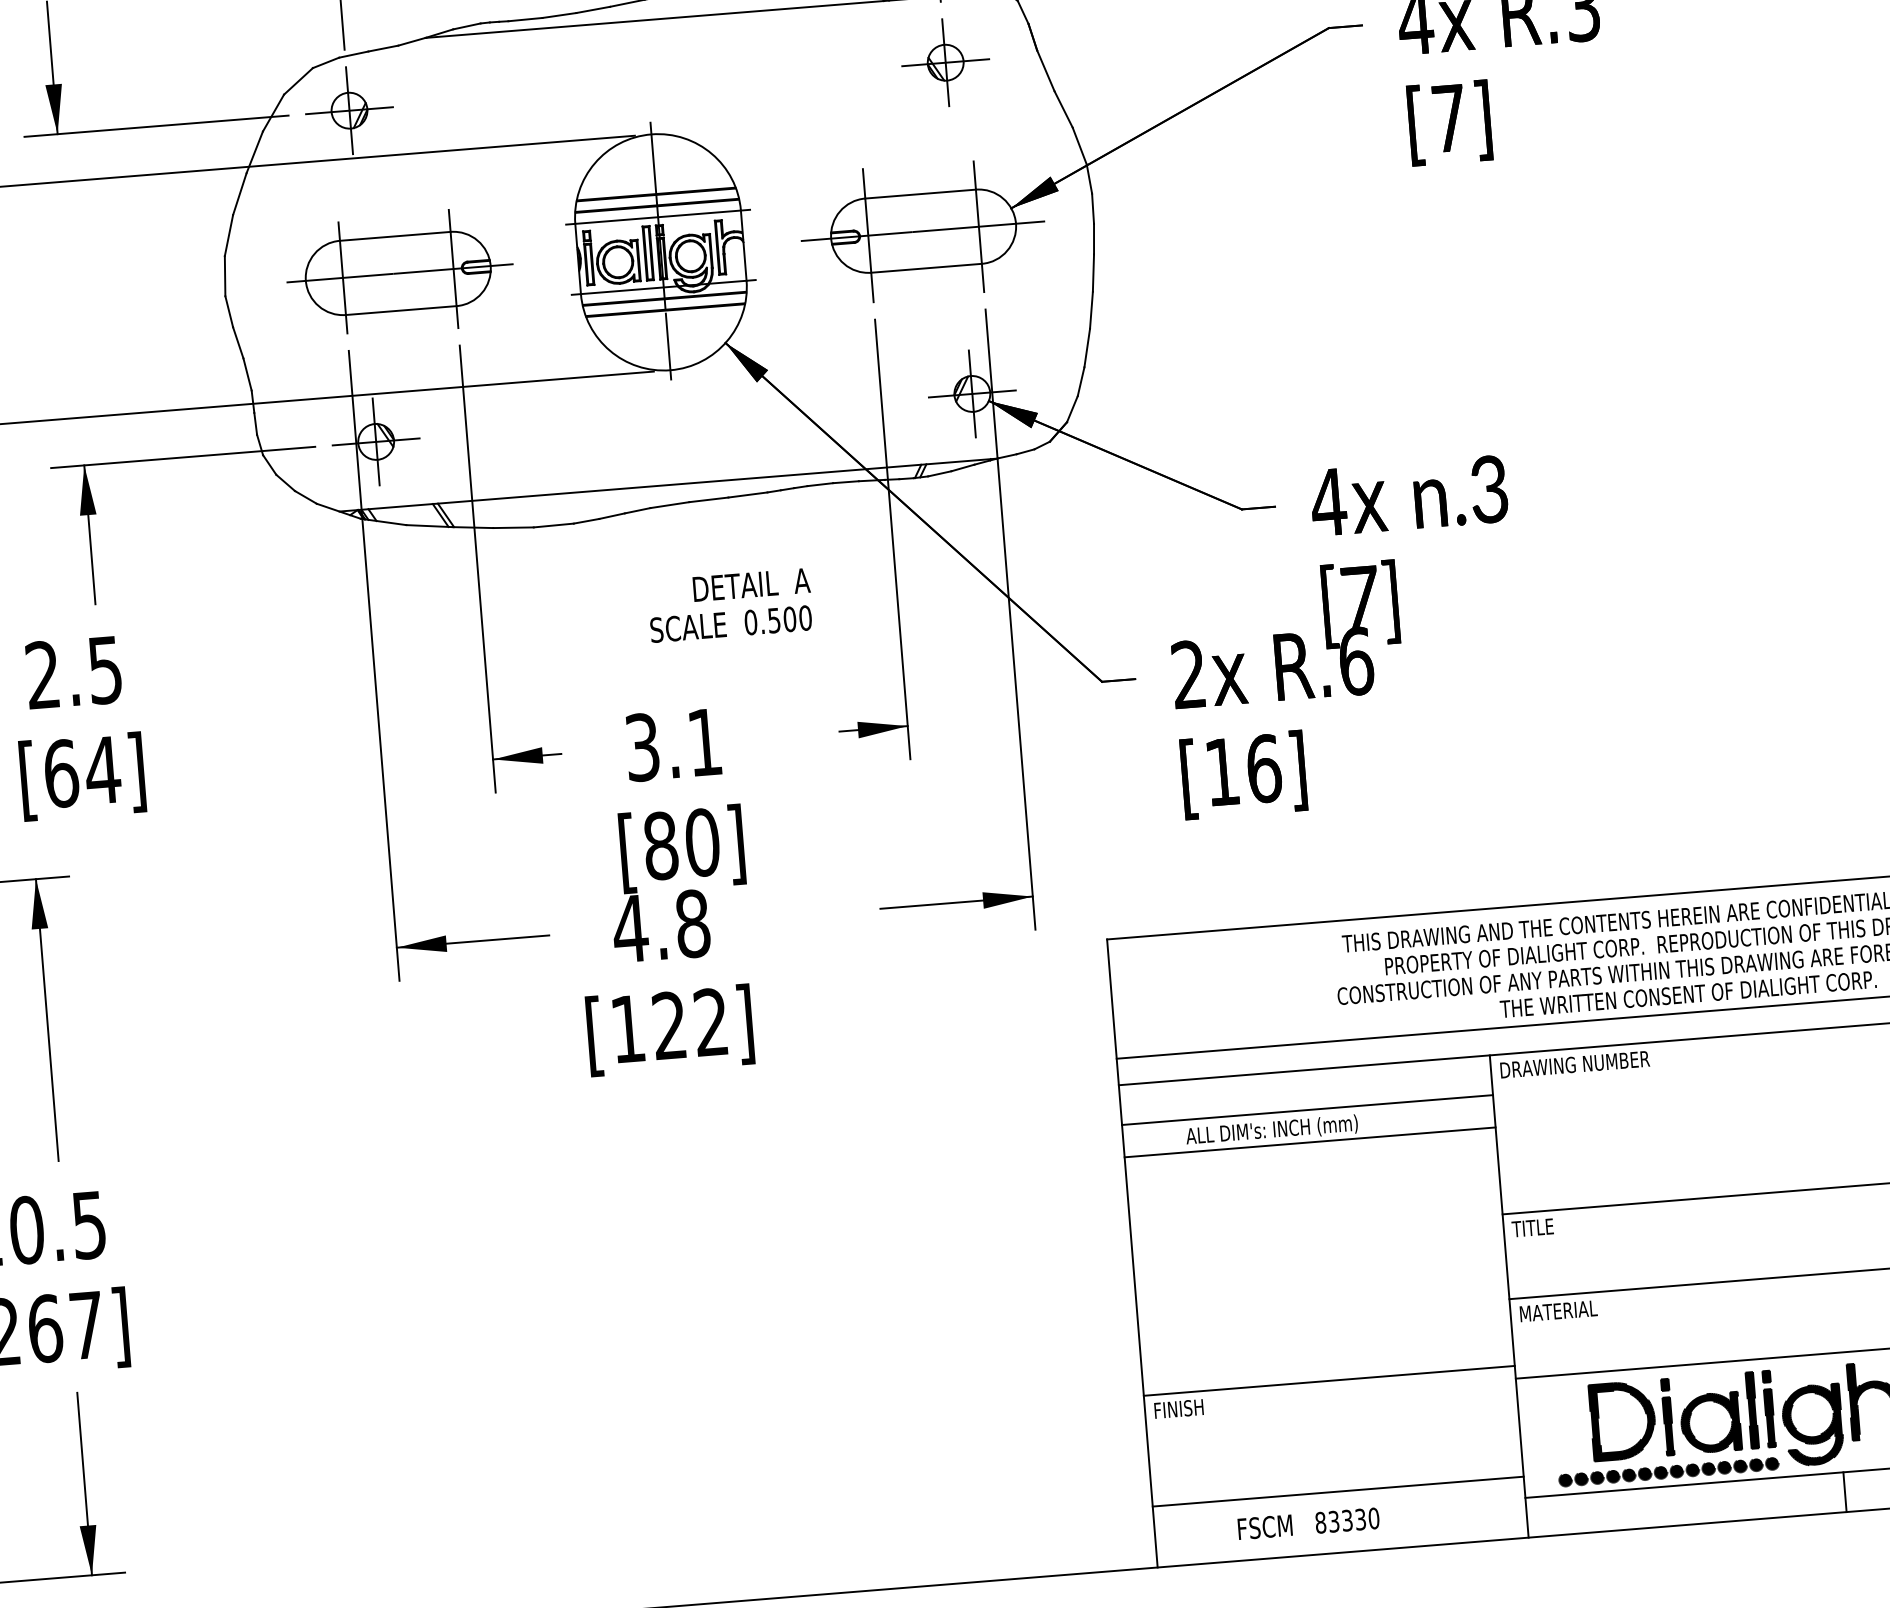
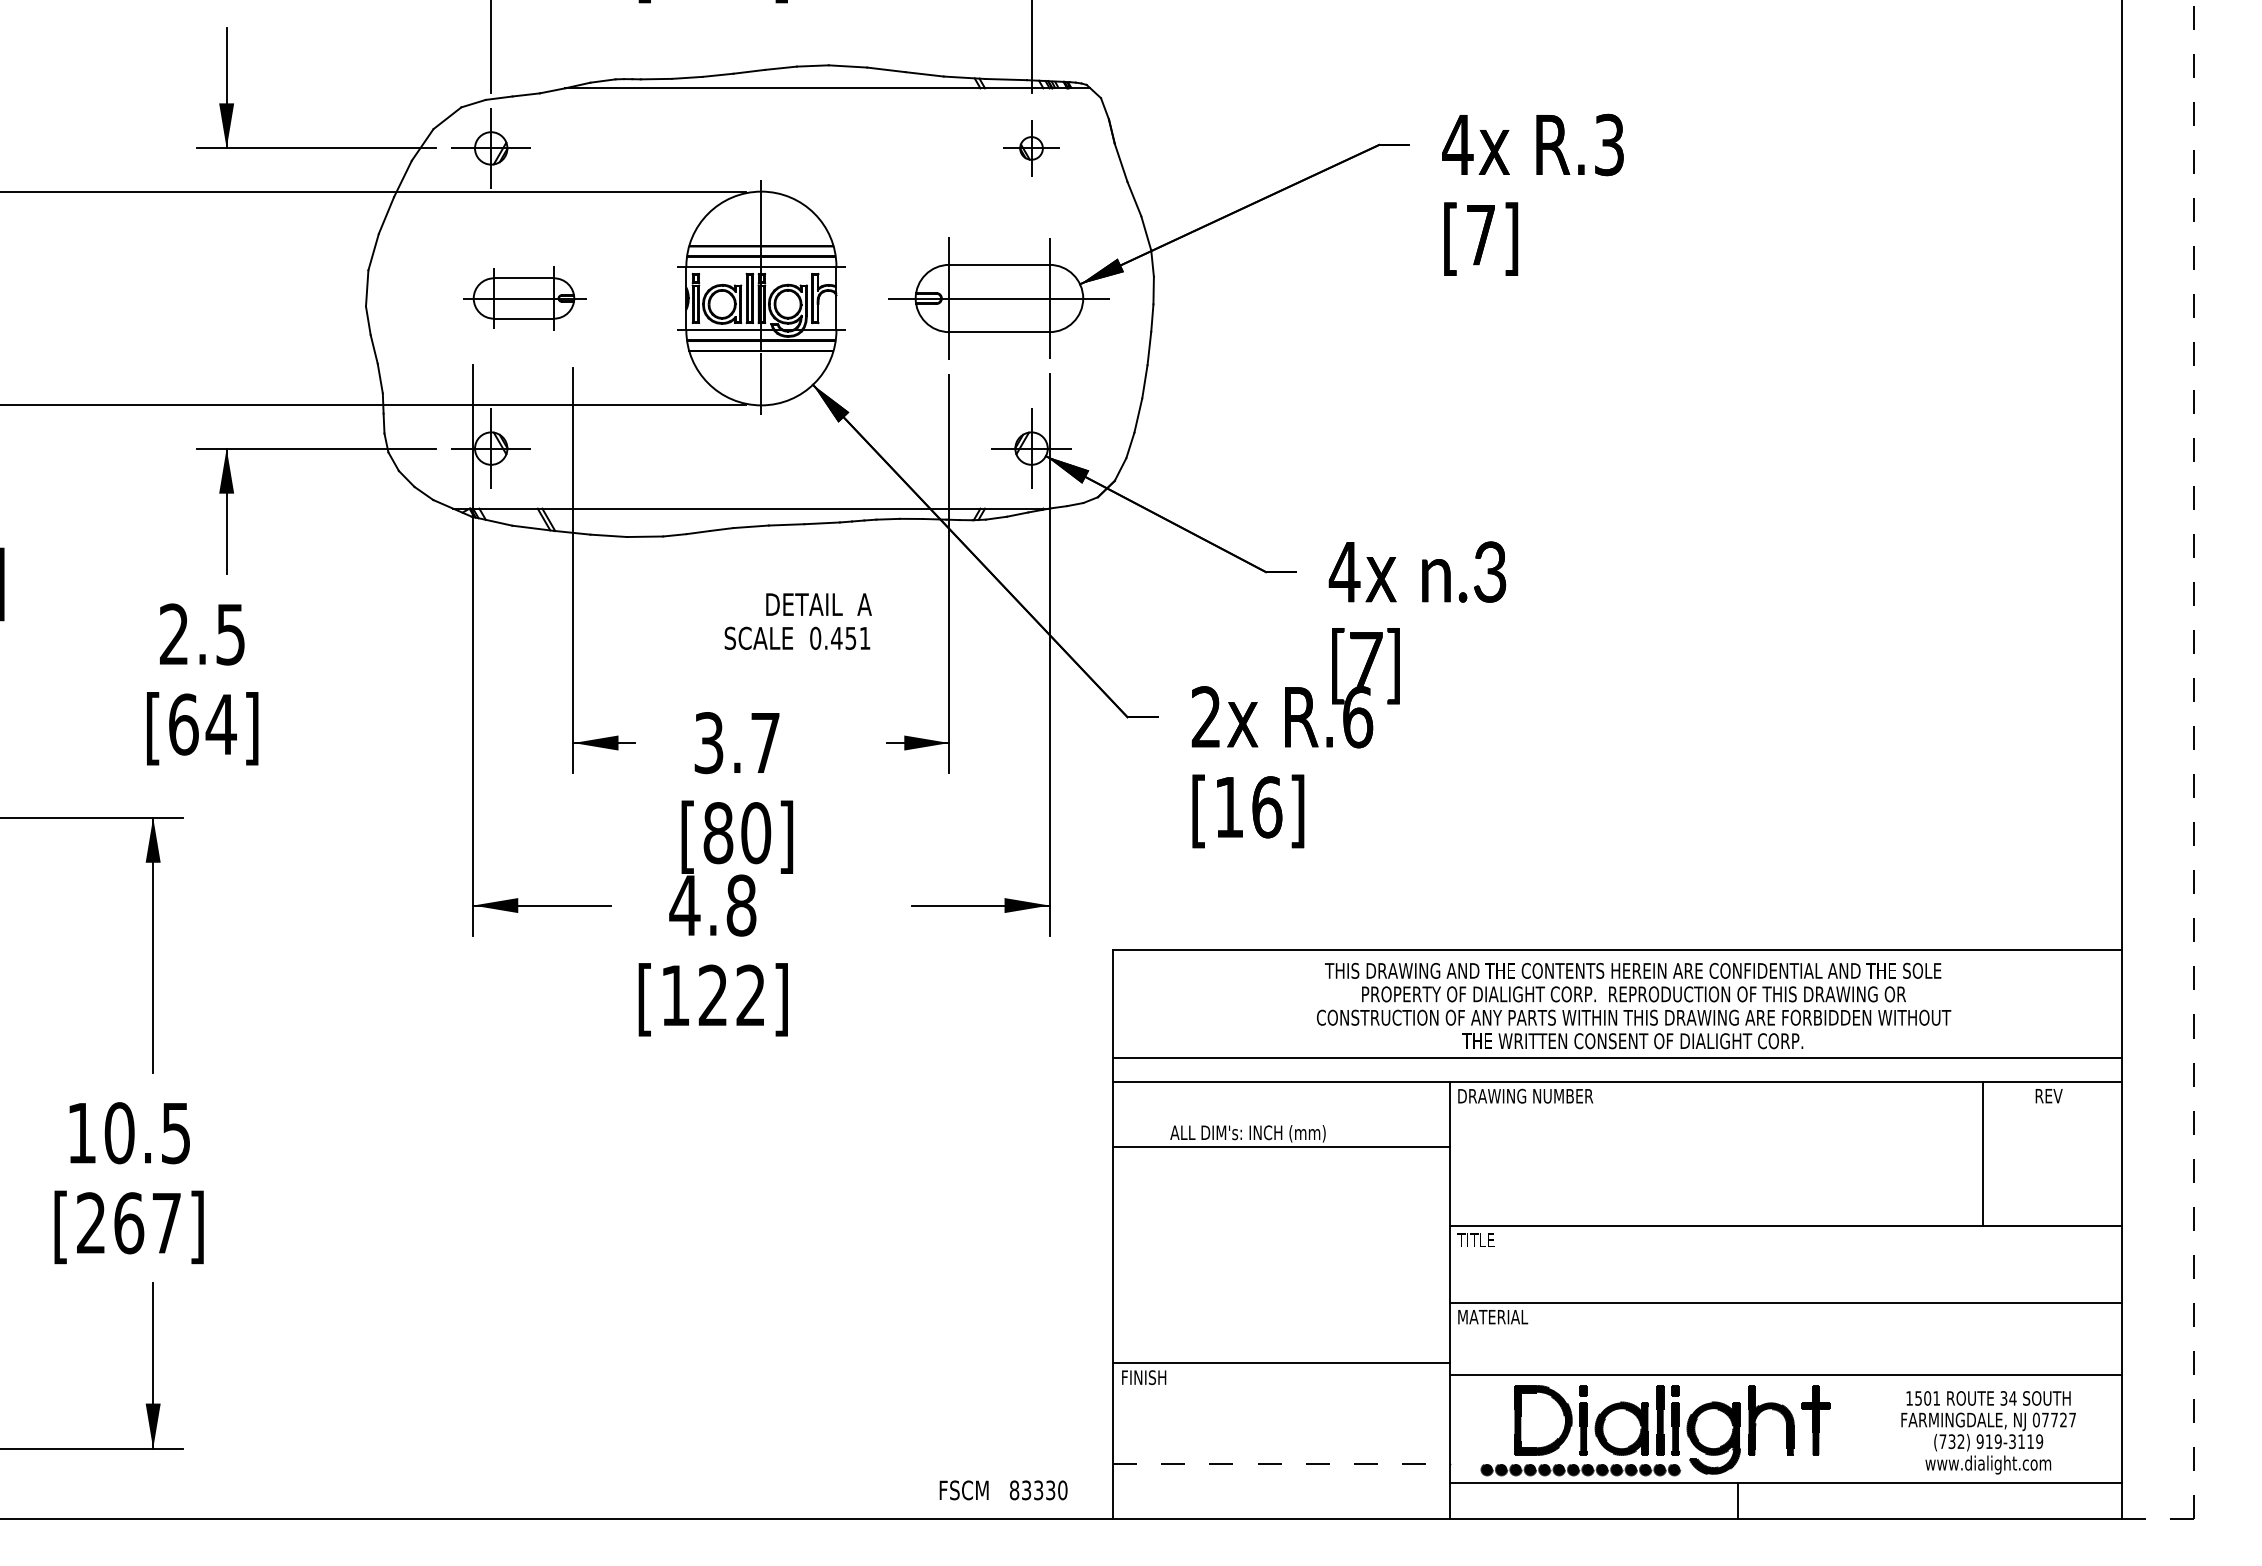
part: (945, 62) -> (1031, 148), size x0.7
part: (399, 273) -> (524, 298), size x0.6
text: (789, 618) -> (850, 637), 0.500 -> 0.451
text: (704, 741) -> (765, 742), 3.1 -> 3.7
line: (1307, 1109) -> (1281, 1117), removed
line: (1339, 1491) -> (1282, 1463), solid -> dashed
text: (1308, 1523) -> (1003, 1490), moved

